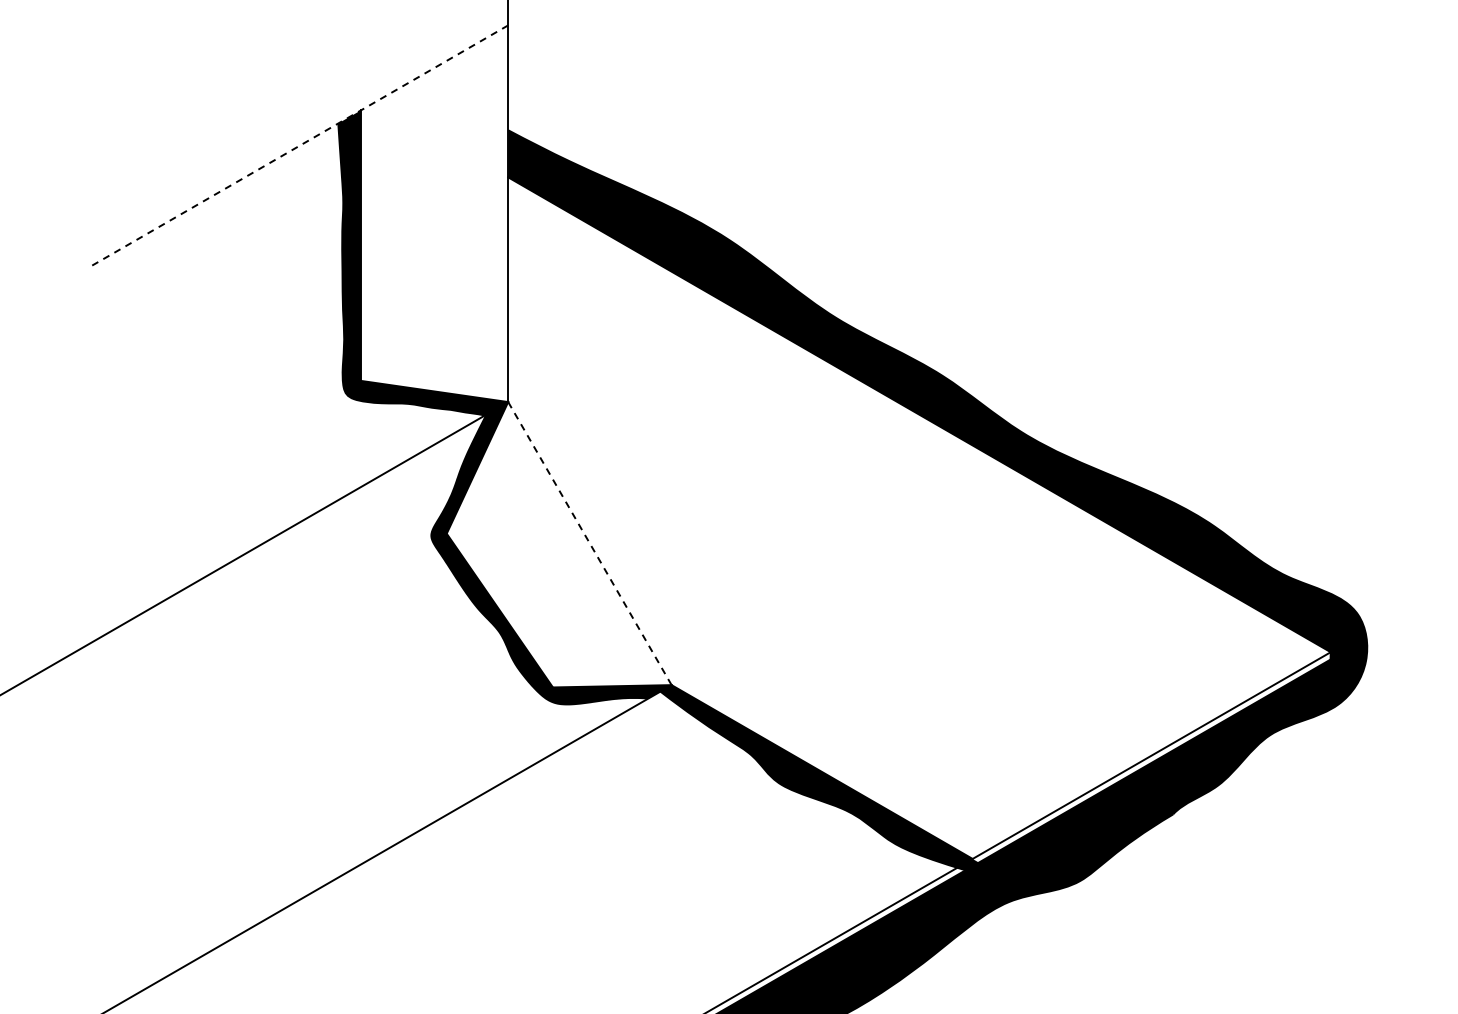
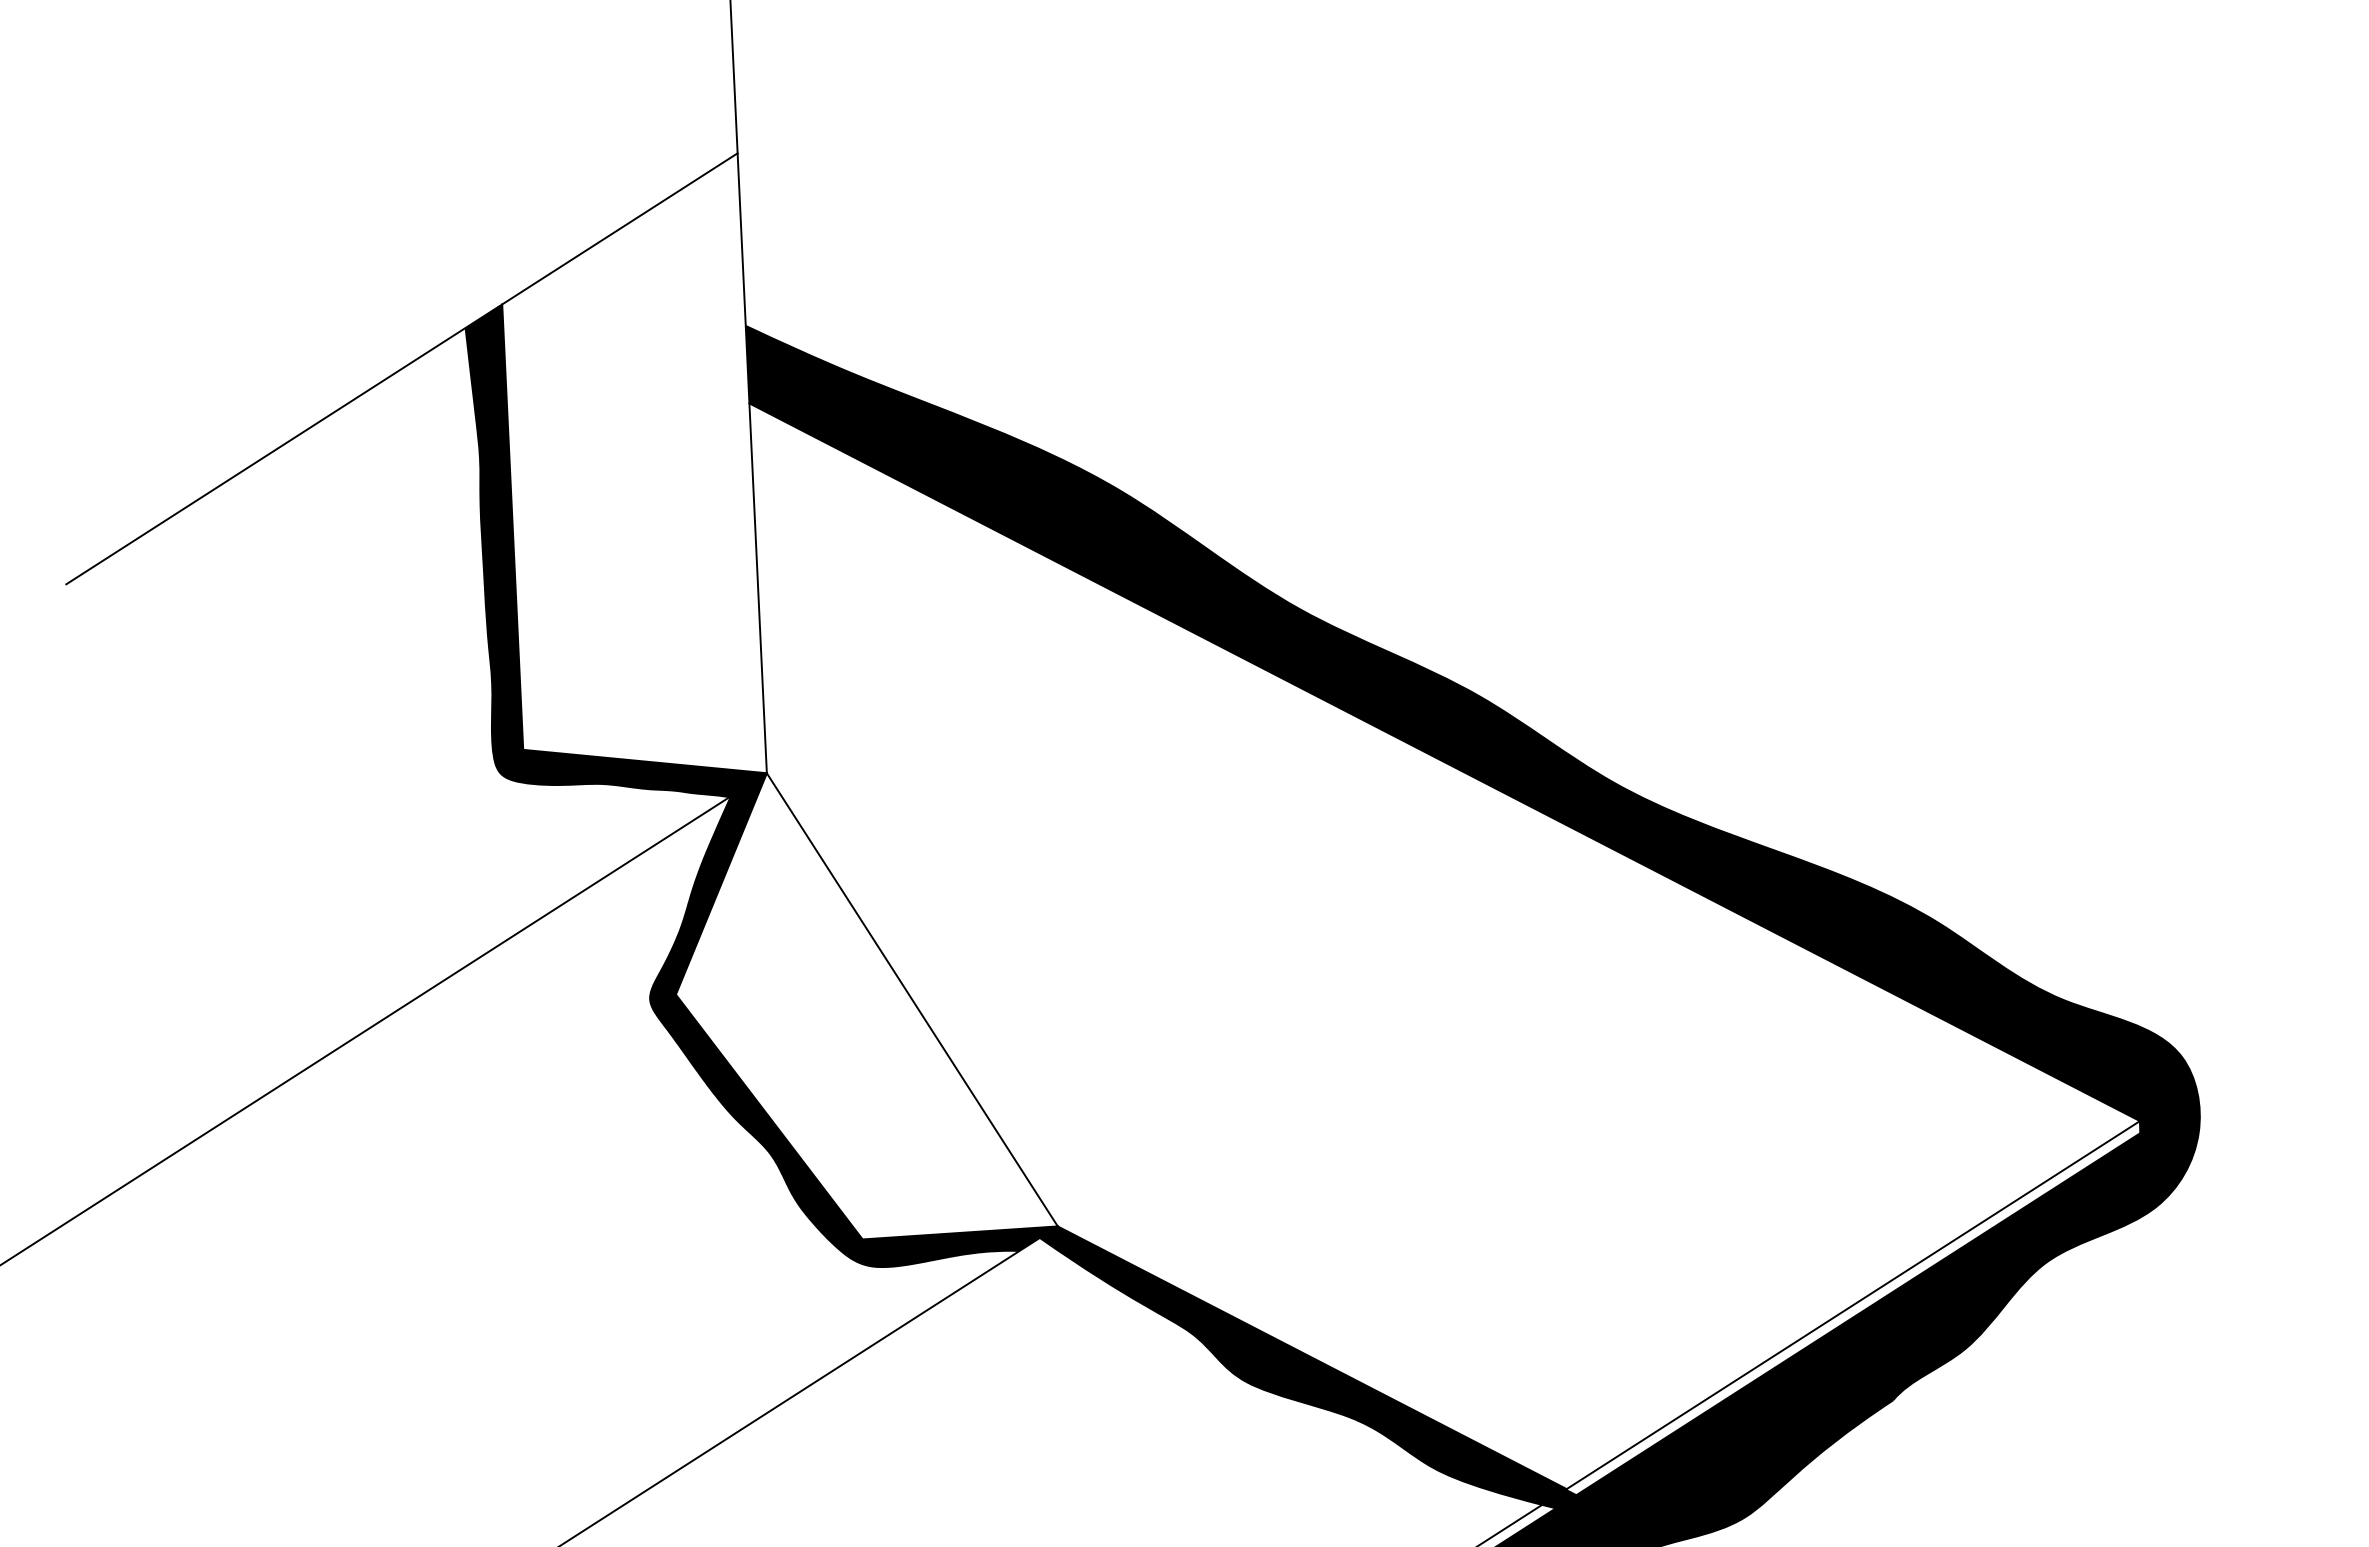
line: (298, 146) -> (401, 368), dashed -> solid
line: (589, 543) -> (911, 999), dashed -> solid

